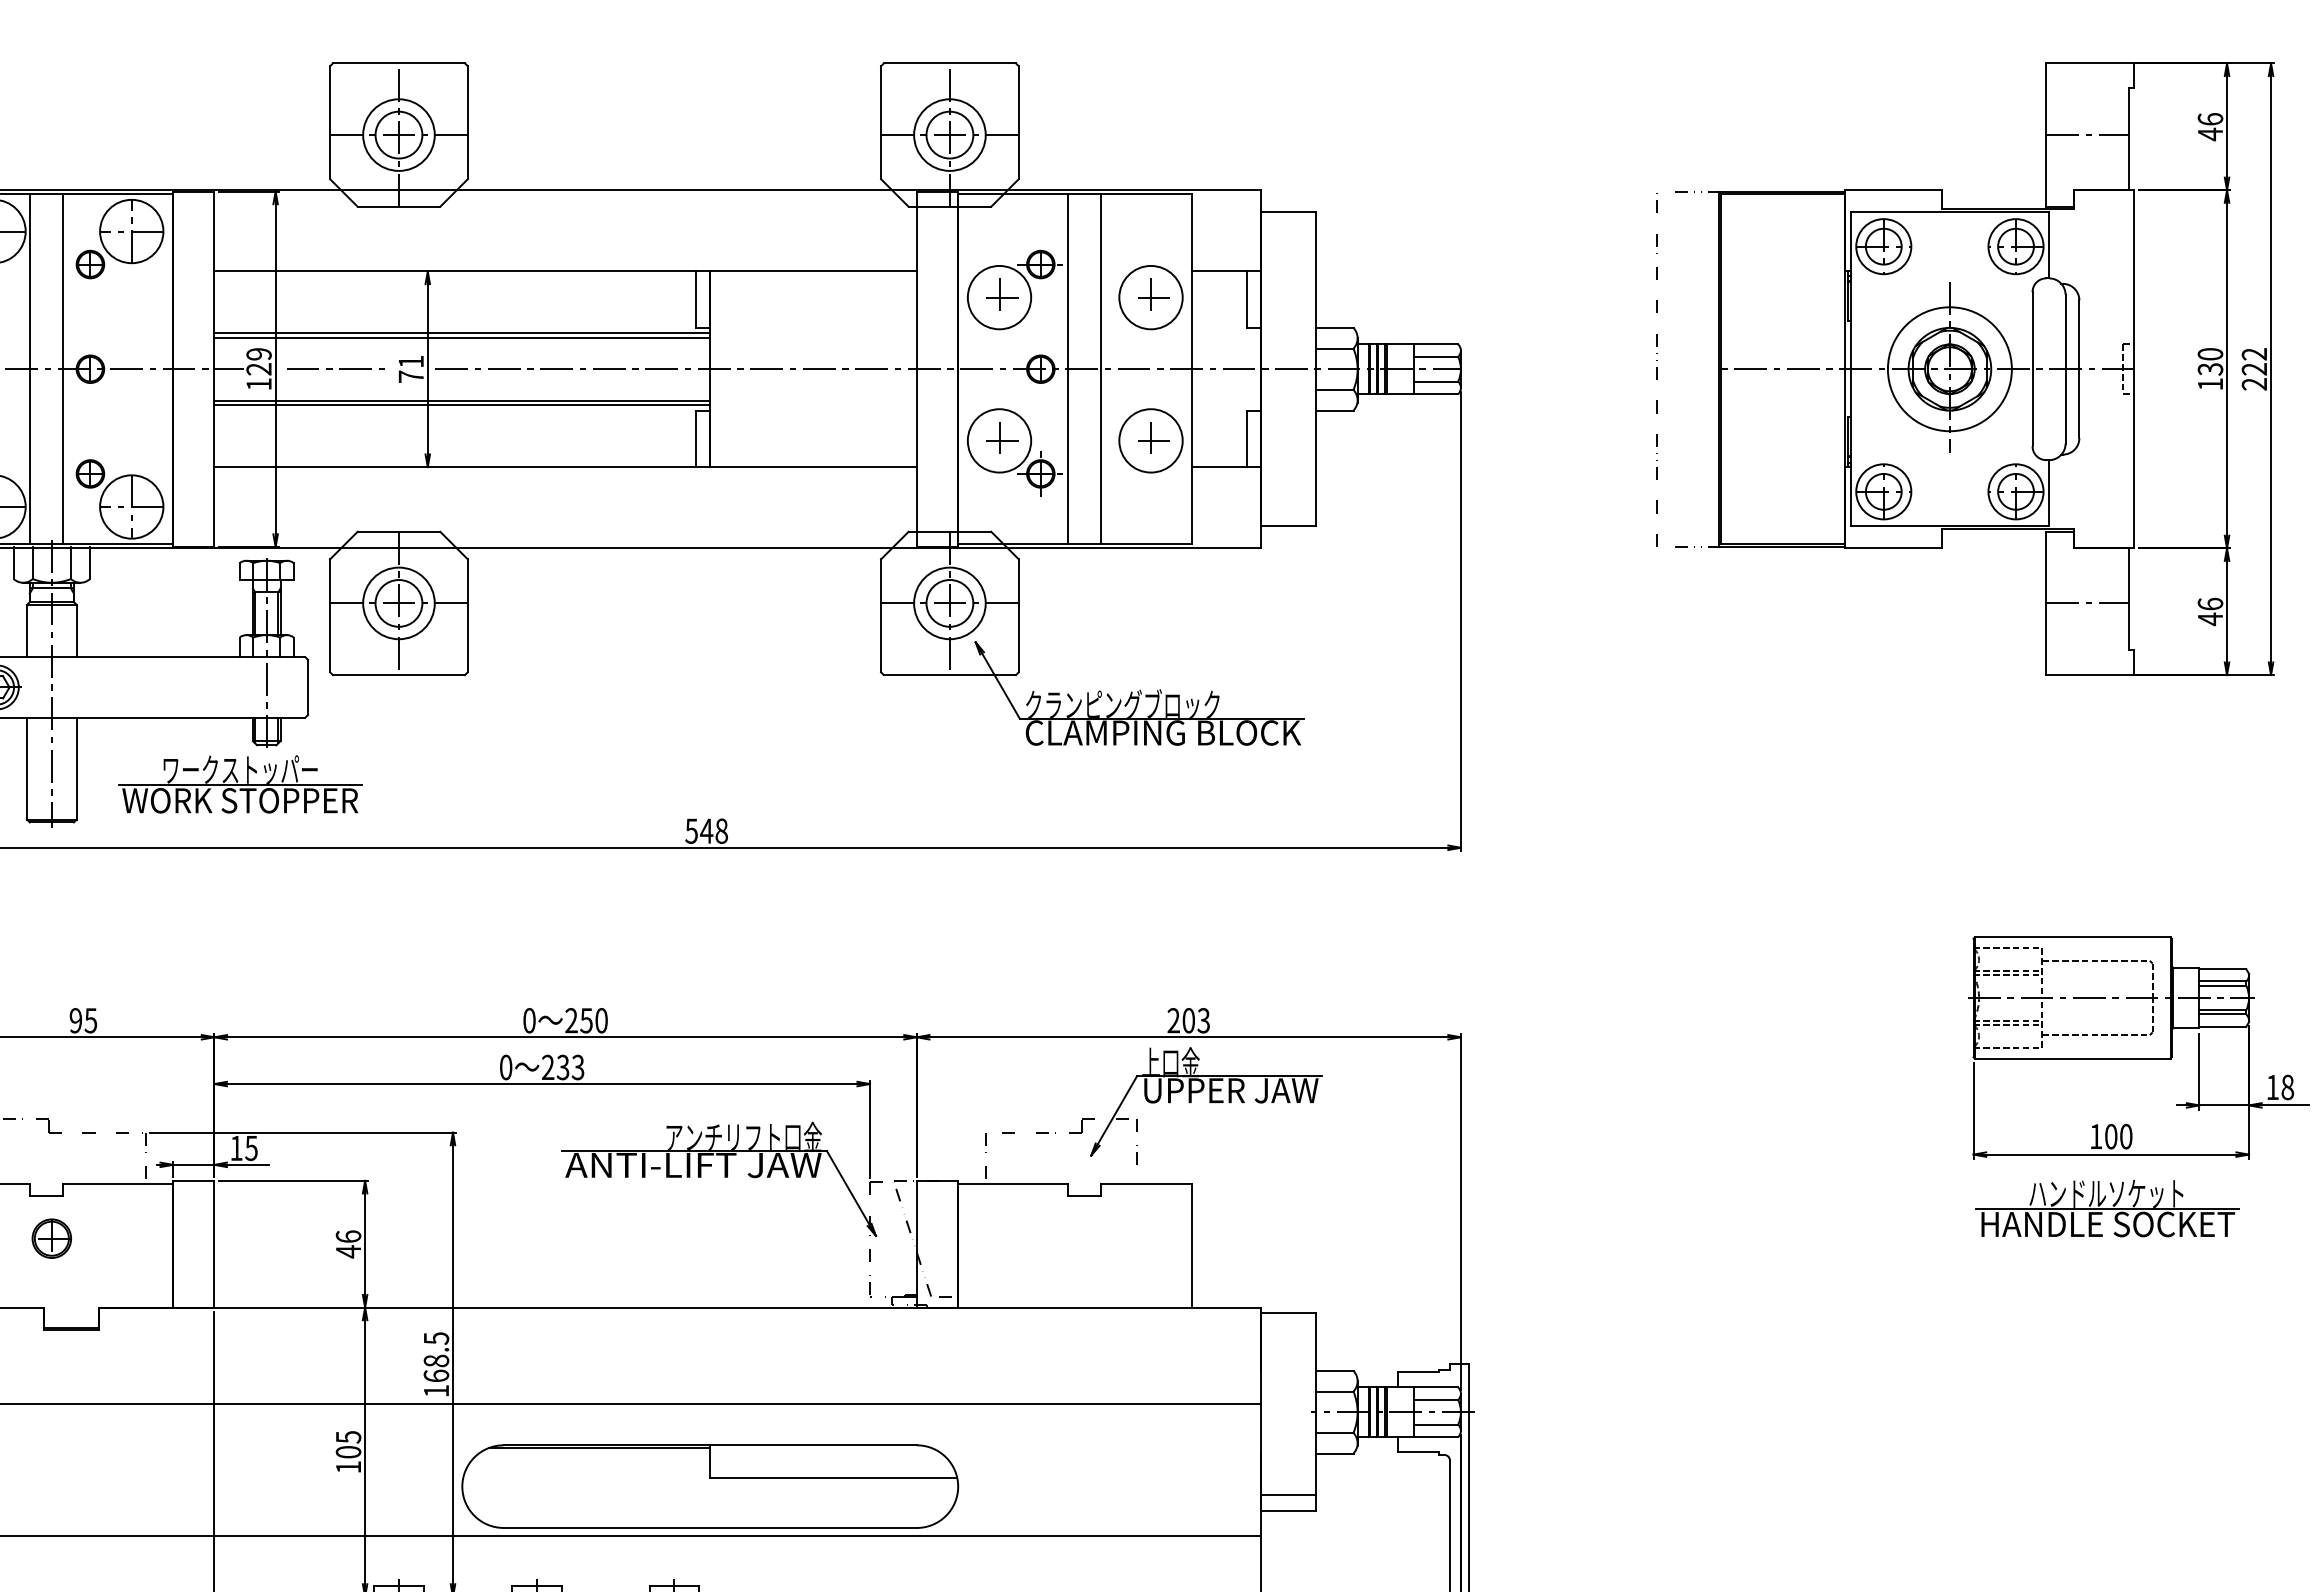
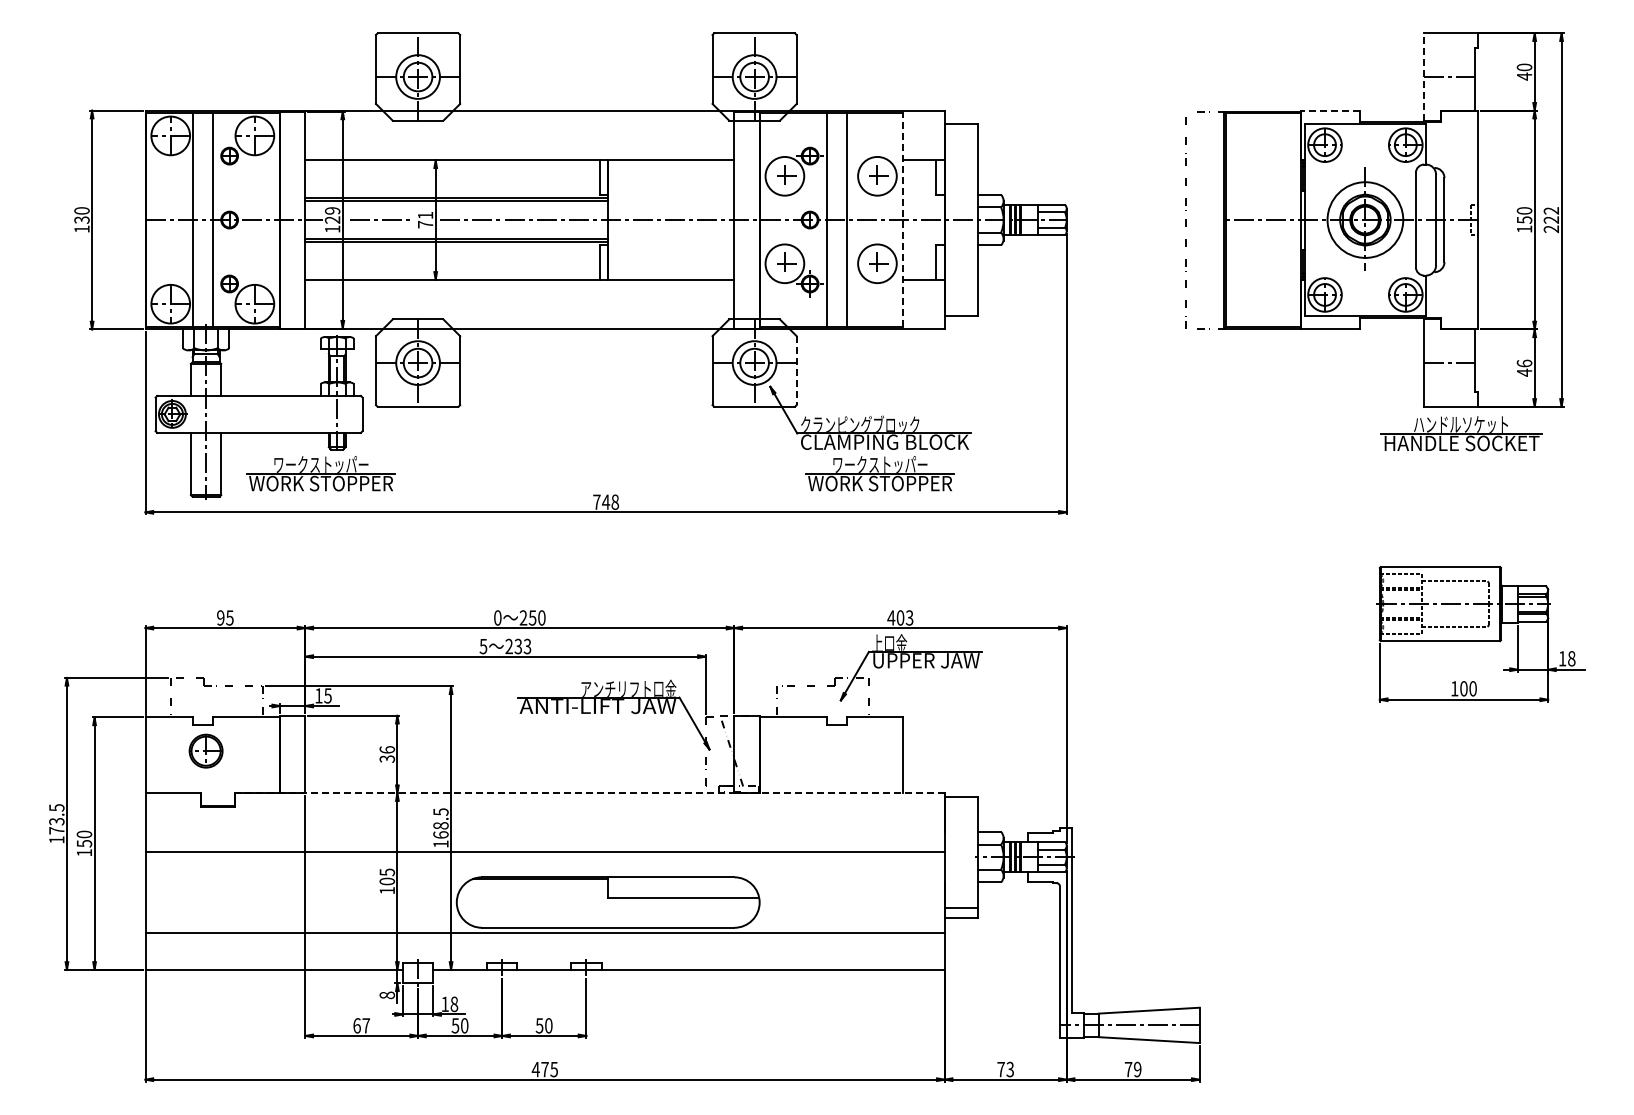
text: (2210, 119) -> (1524, 67), 46 -> 40
line: (2046, 135) -> (1424, 77), solid -> dashed
line: (1892, 189) -> (1330, 110), solid -> dashed
text: (2208, 368) -> (1523, 219), 130 -> 150
line: (1192, 369) -> (902, 220), solid -> dashed
line: (1018, 617) -> (796, 371), solid -> dashed
part: (1154, 784) -> (879, 473), added
text: (691, 830) -> (596, 501), 548 -> 748
text: (1174, 1019) -> (891, 617), 203 -> 403
text: (506, 1067) -> (483, 646), 0 -> 5
part: (2107, 1208) -> (1461, 433), moved
part: (50, 1237) -> (205, 750), size x1.4
text: (348, 1252) -> (387, 759), 46 -> 36
line: (679, 1308) -> (589, 793), solid -> dashed

